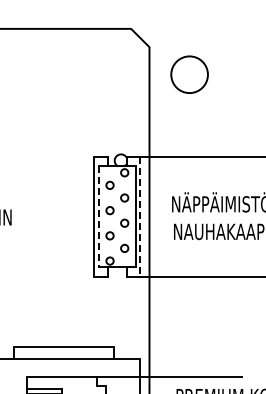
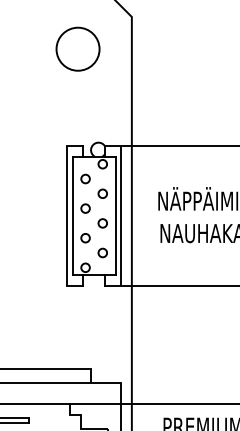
circle: (189, 74) -> (77, 48), moved
line: (140, 216) -> (121, 215), dashed -> solid
line: (99, 217) -> (73, 216), dashed -> solid

